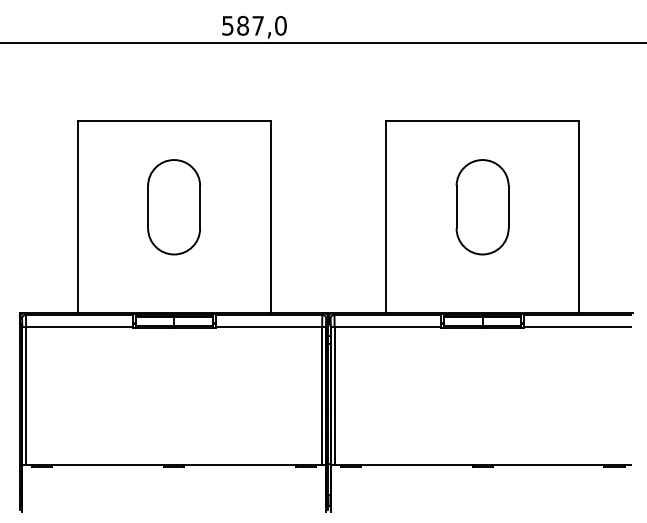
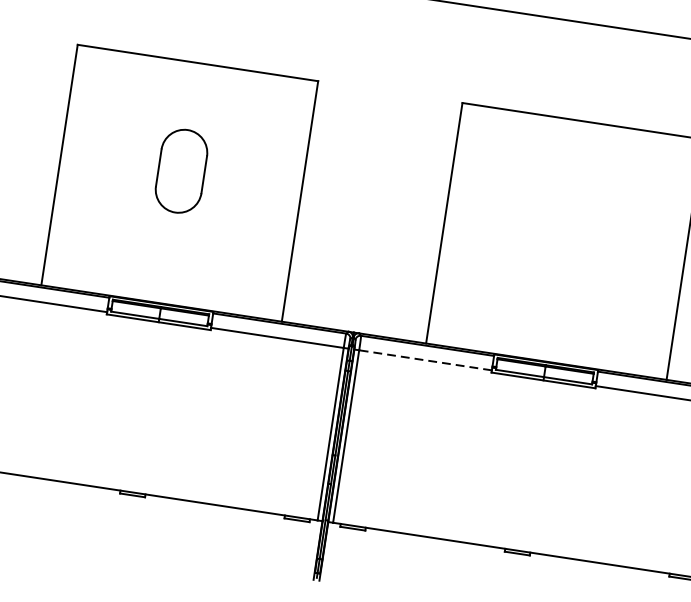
part: (173, 207) -> (180, 171), size x0.7
part: (482, 207) -> (566, 229), removed
line: (387, 326) -> (425, 360), solid -> dashed

